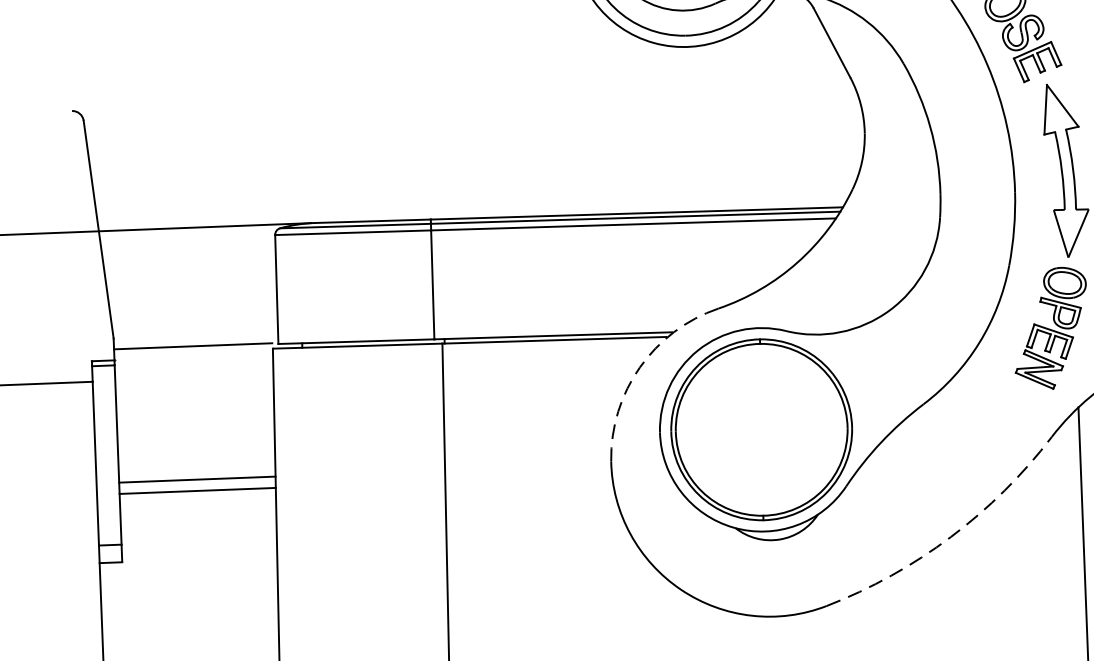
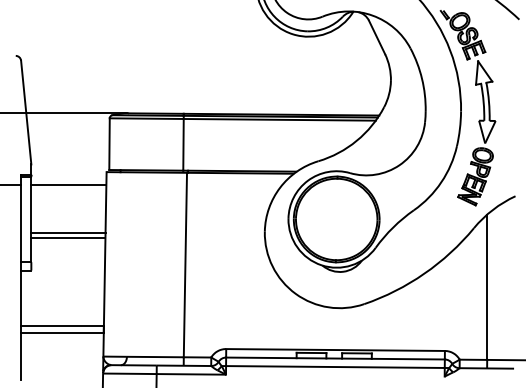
line: (192, 346) -> (68, 184), moved
arc: (640, 366) -> (280, 187), dashed -> solid
arc: (951, 536) -> (424, 273), dashed -> solid

